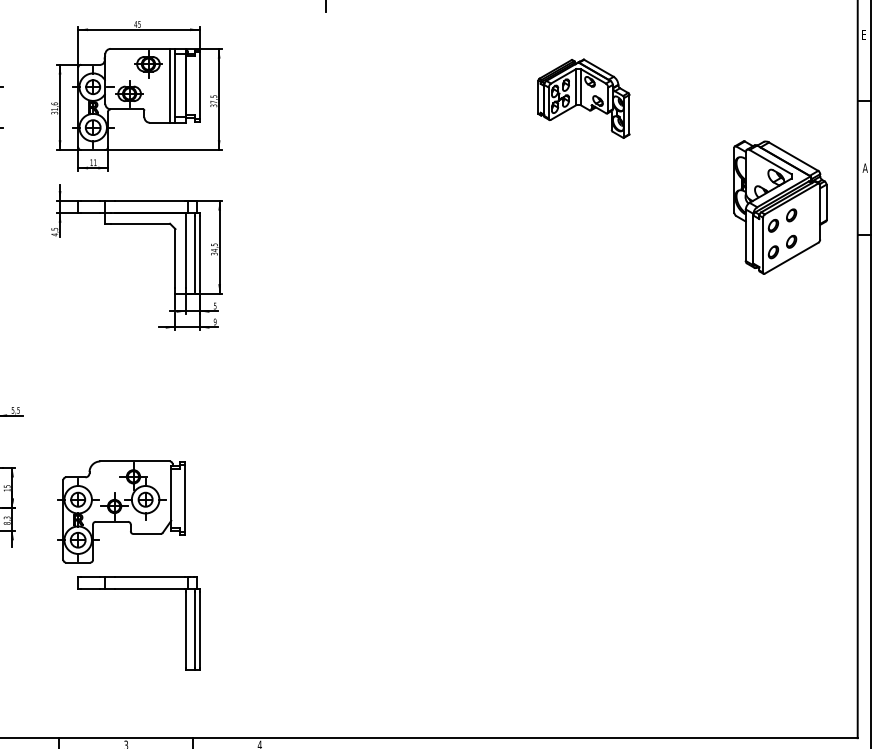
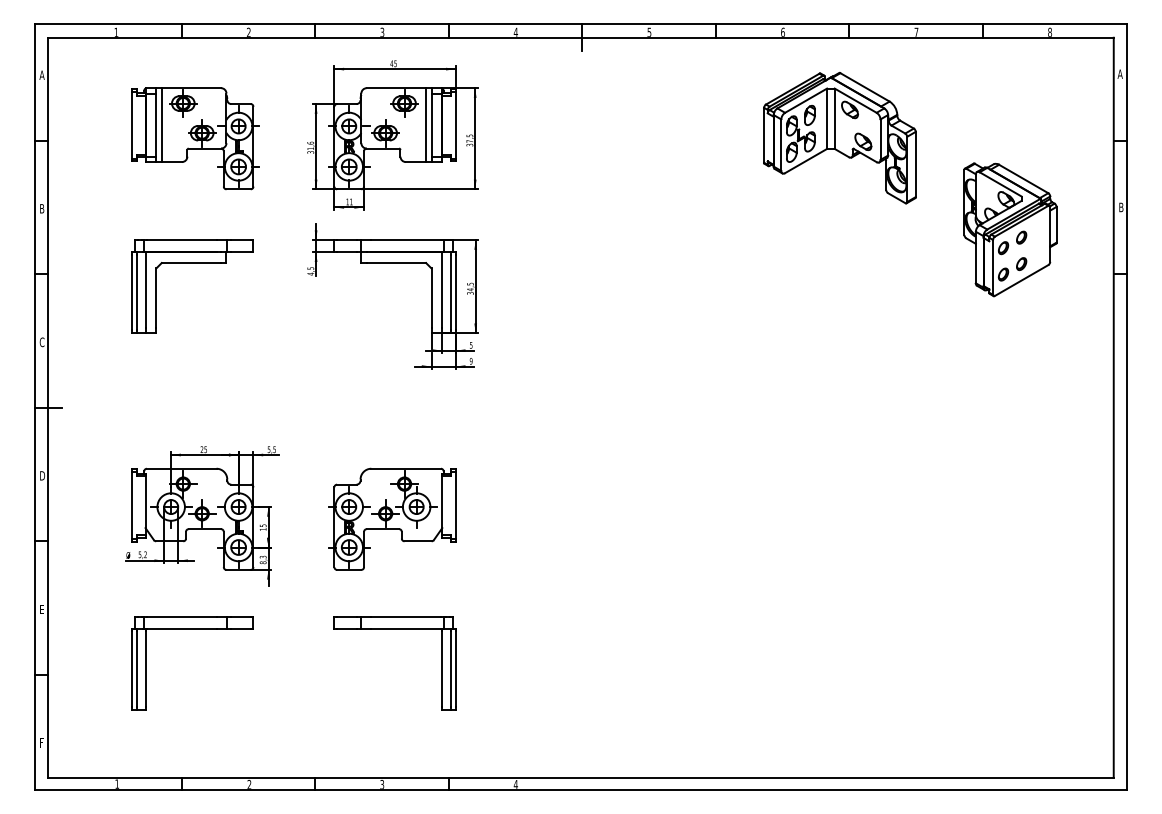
text: (863, 34) -> (1119, 73), E -> A
part: (583, 98) -> (839, 137), size x1.67
text: (864, 168) -> (1120, 207), A -> B
part: (780, 207) -> (1010, 229), moved
part: (121, 511) -> (392, 518), moved

